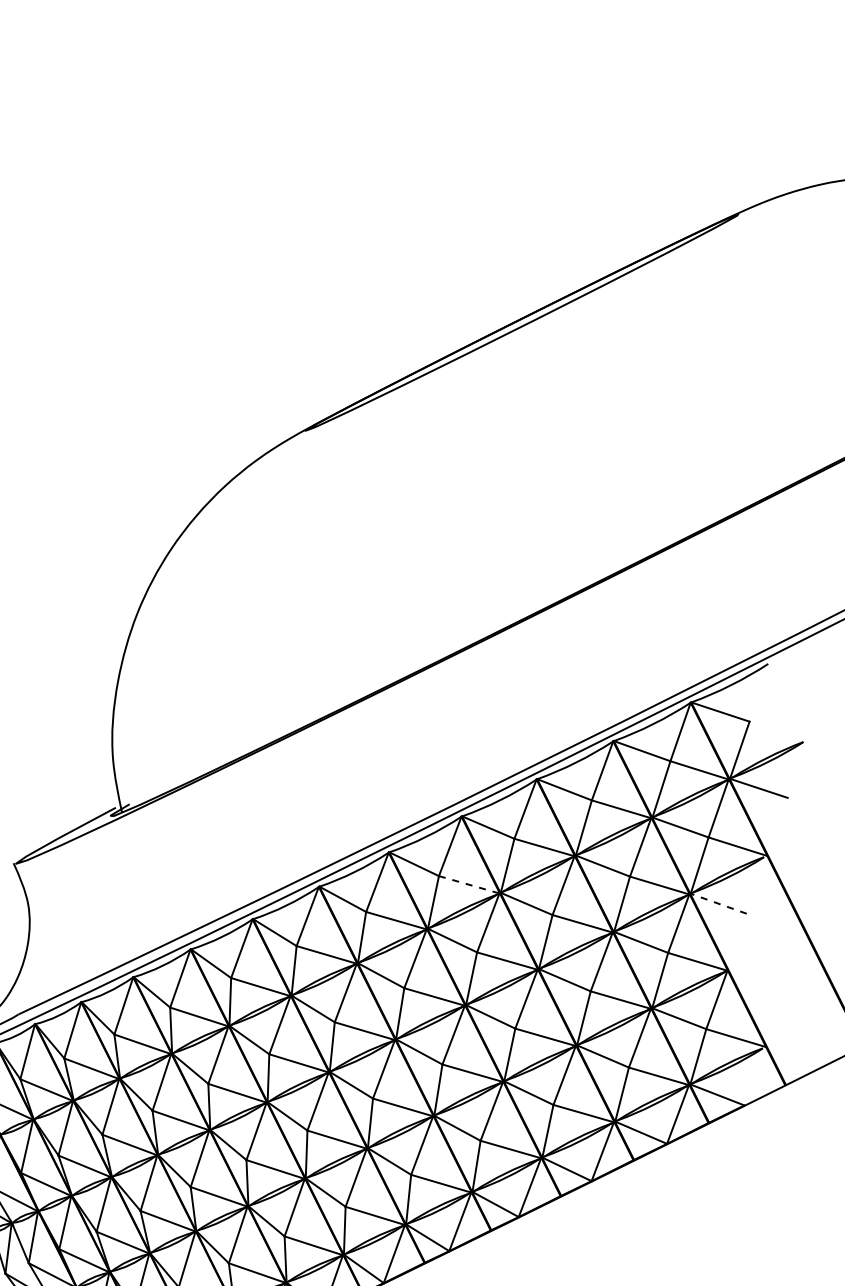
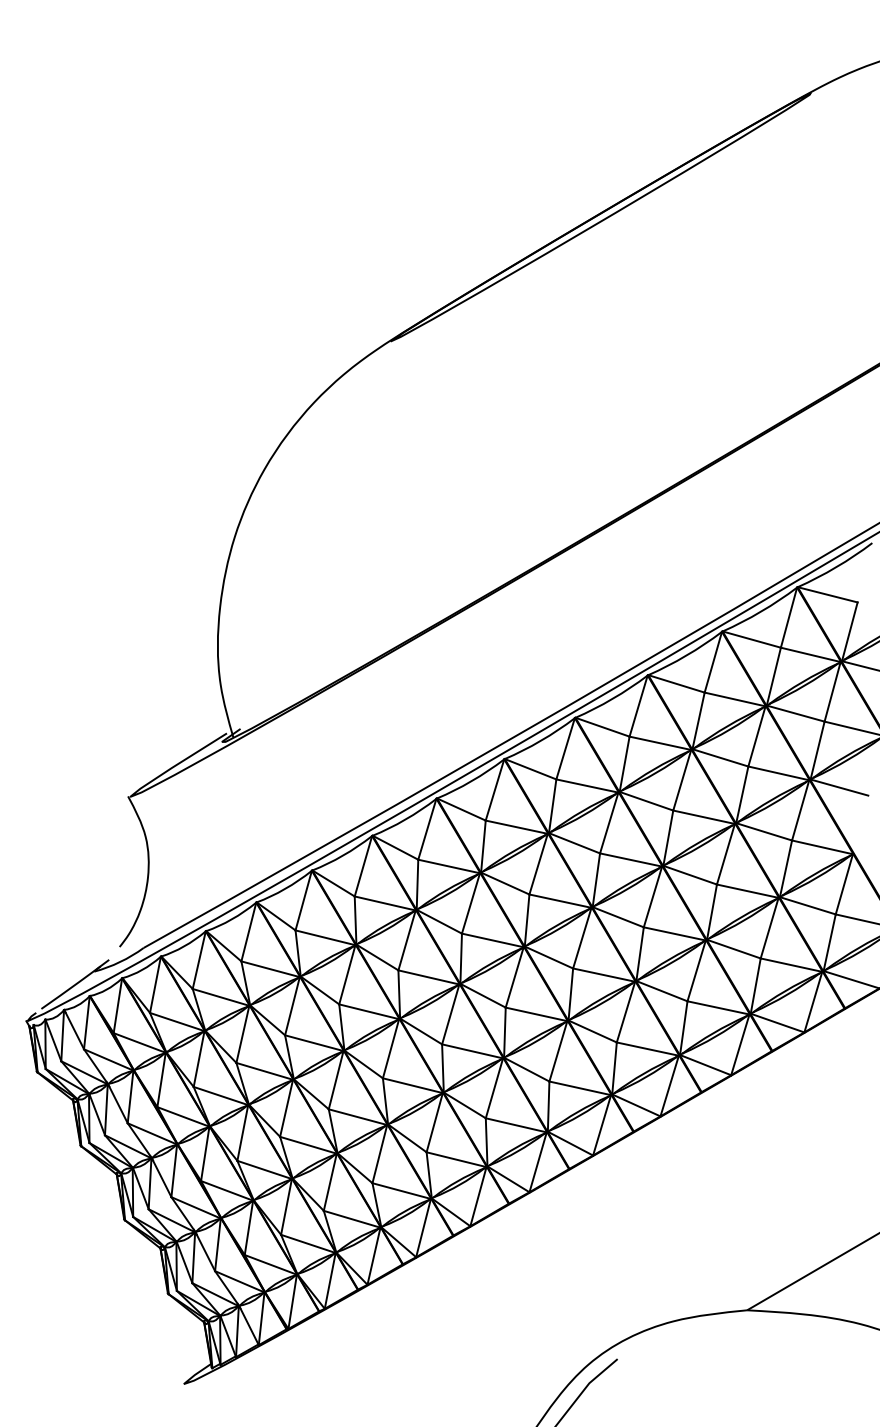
line: (469, 885) -> (587, 786), dashed -> solid
line: (718, 903) -> (839, 787), dashed -> solid

